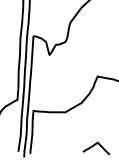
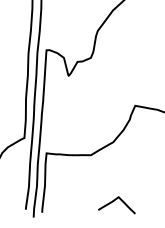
curve: (94, 146) -> (114, 202), moved

